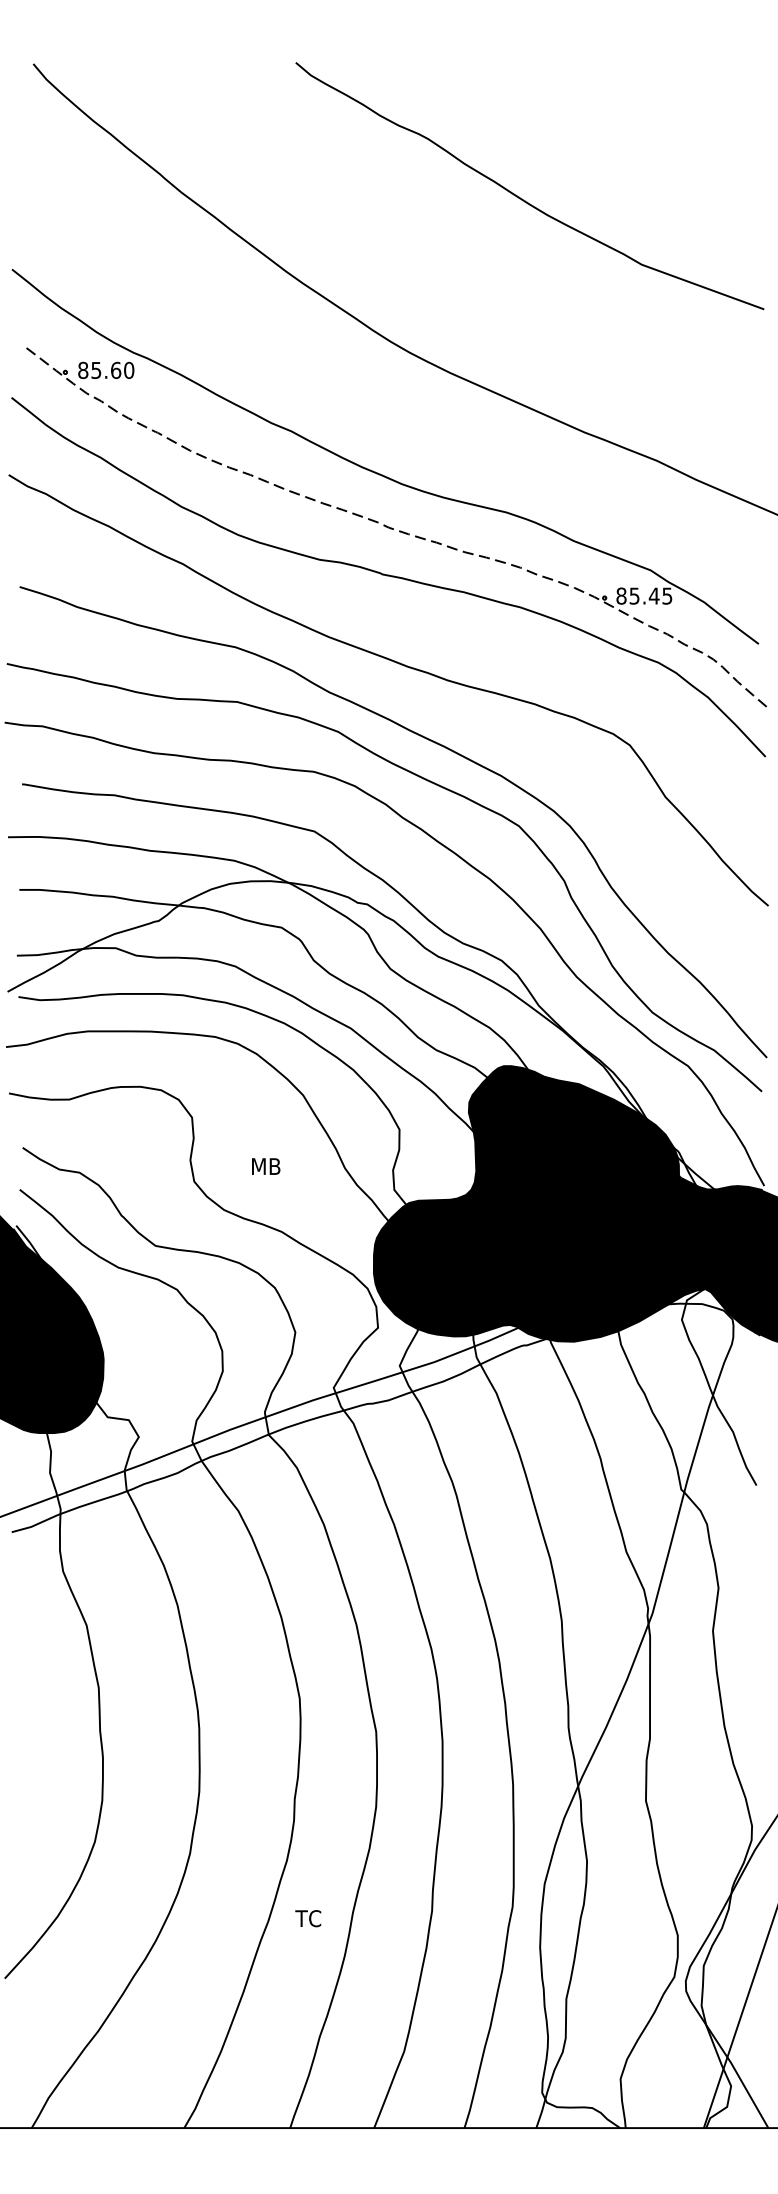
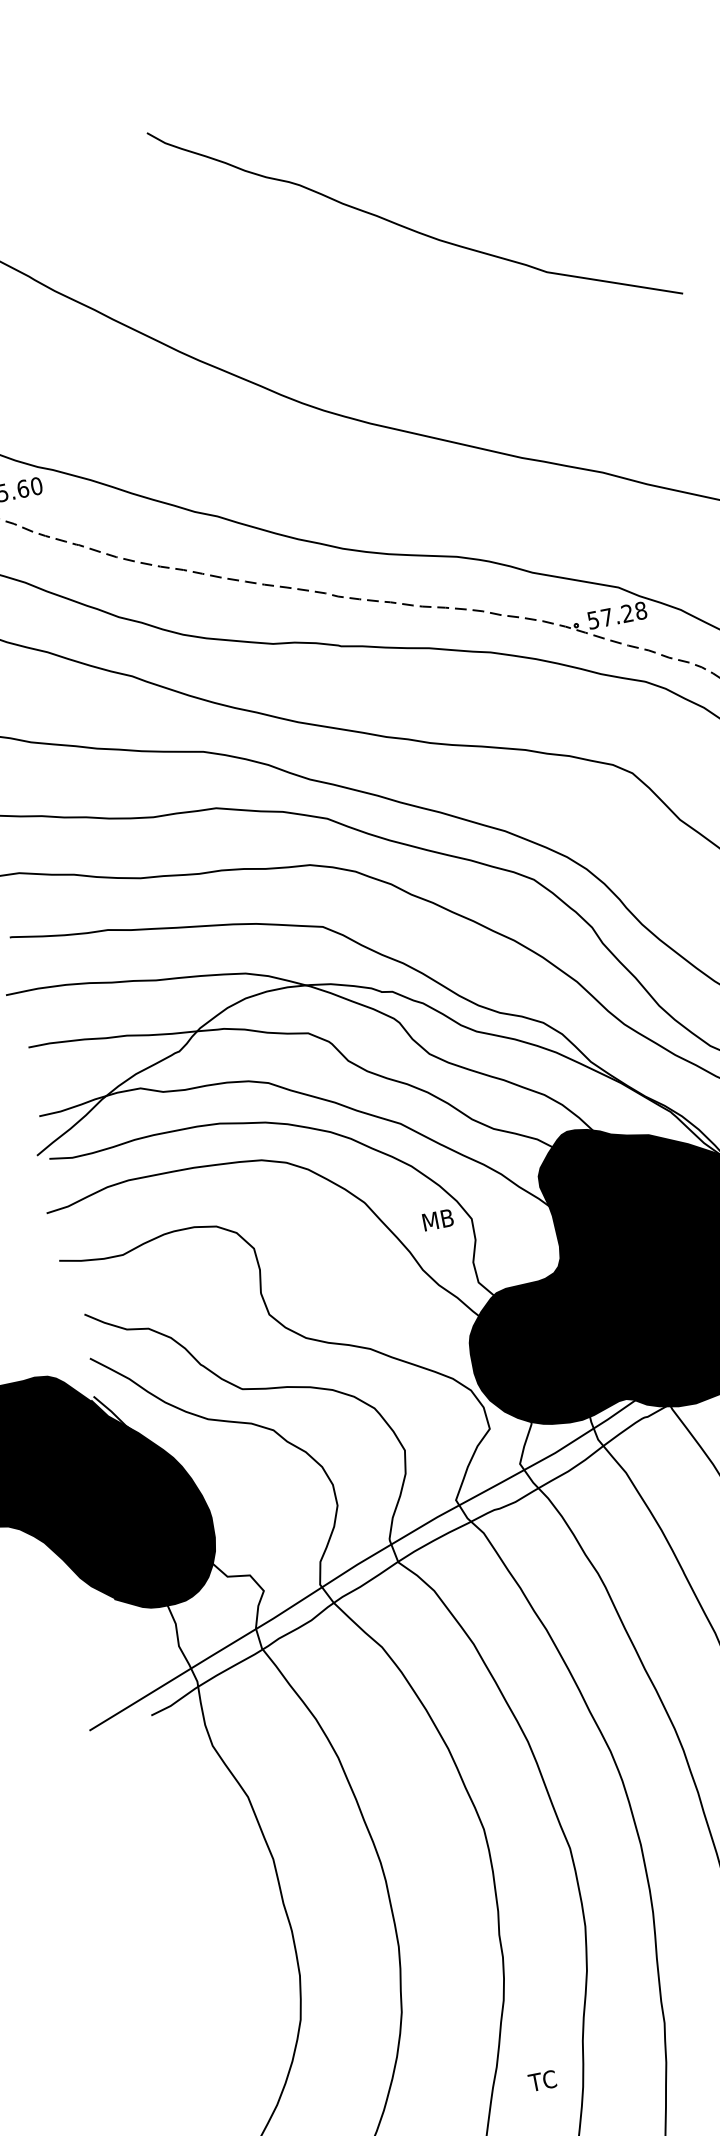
text: (644, 595) -> (617, 614), 85.45 -> 57.28
text: (266, 1166) -> (438, 1219), moved
text: (308, 1918) -> (542, 2080), moved

